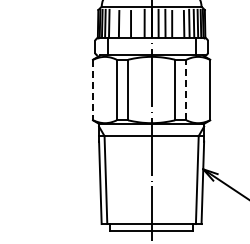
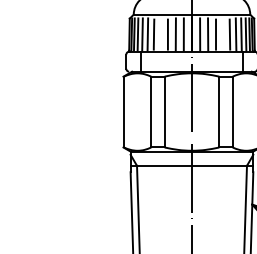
line: (113, 23) -> (147, 34), added
line: (137, 23) -> (175, 34), added
line: (186, 89) -> (232, 111), dashed -> solid
line: (92, 90) -> (122, 112), dashed -> solid

